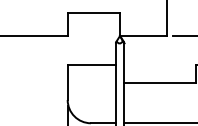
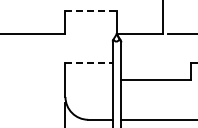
line: (94, 12) -> (91, 11), solid -> dashed
line: (92, 64) -> (89, 62), solid -> dashed

